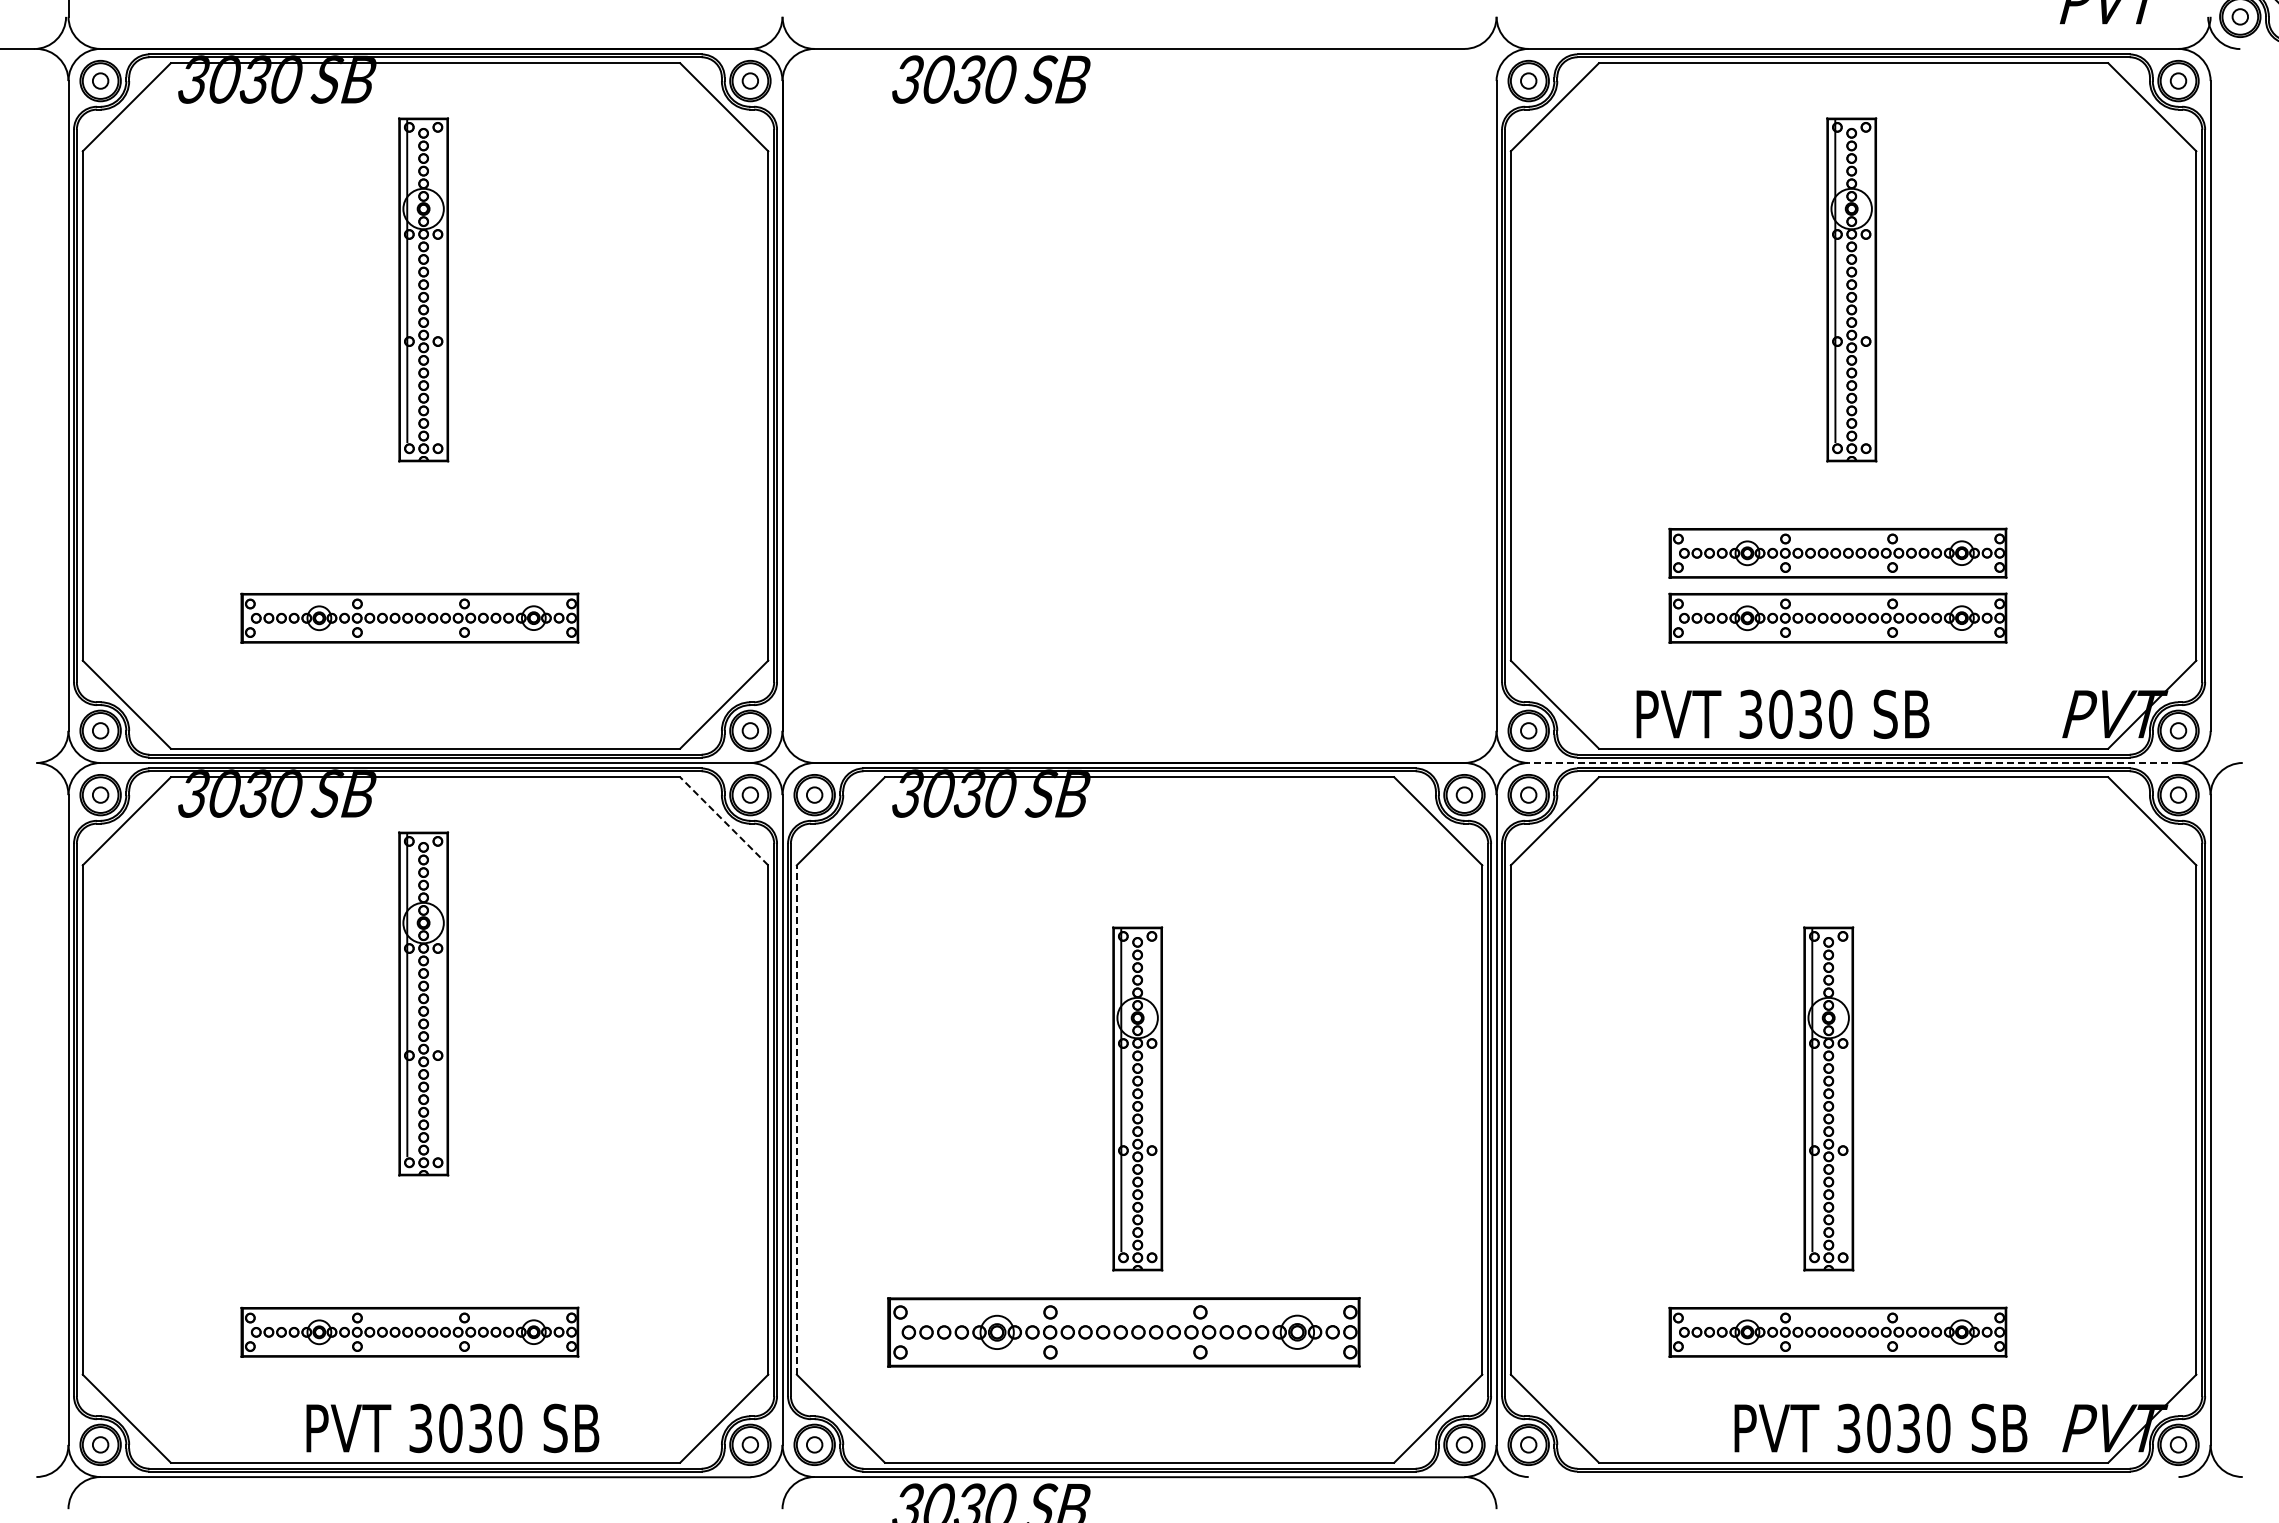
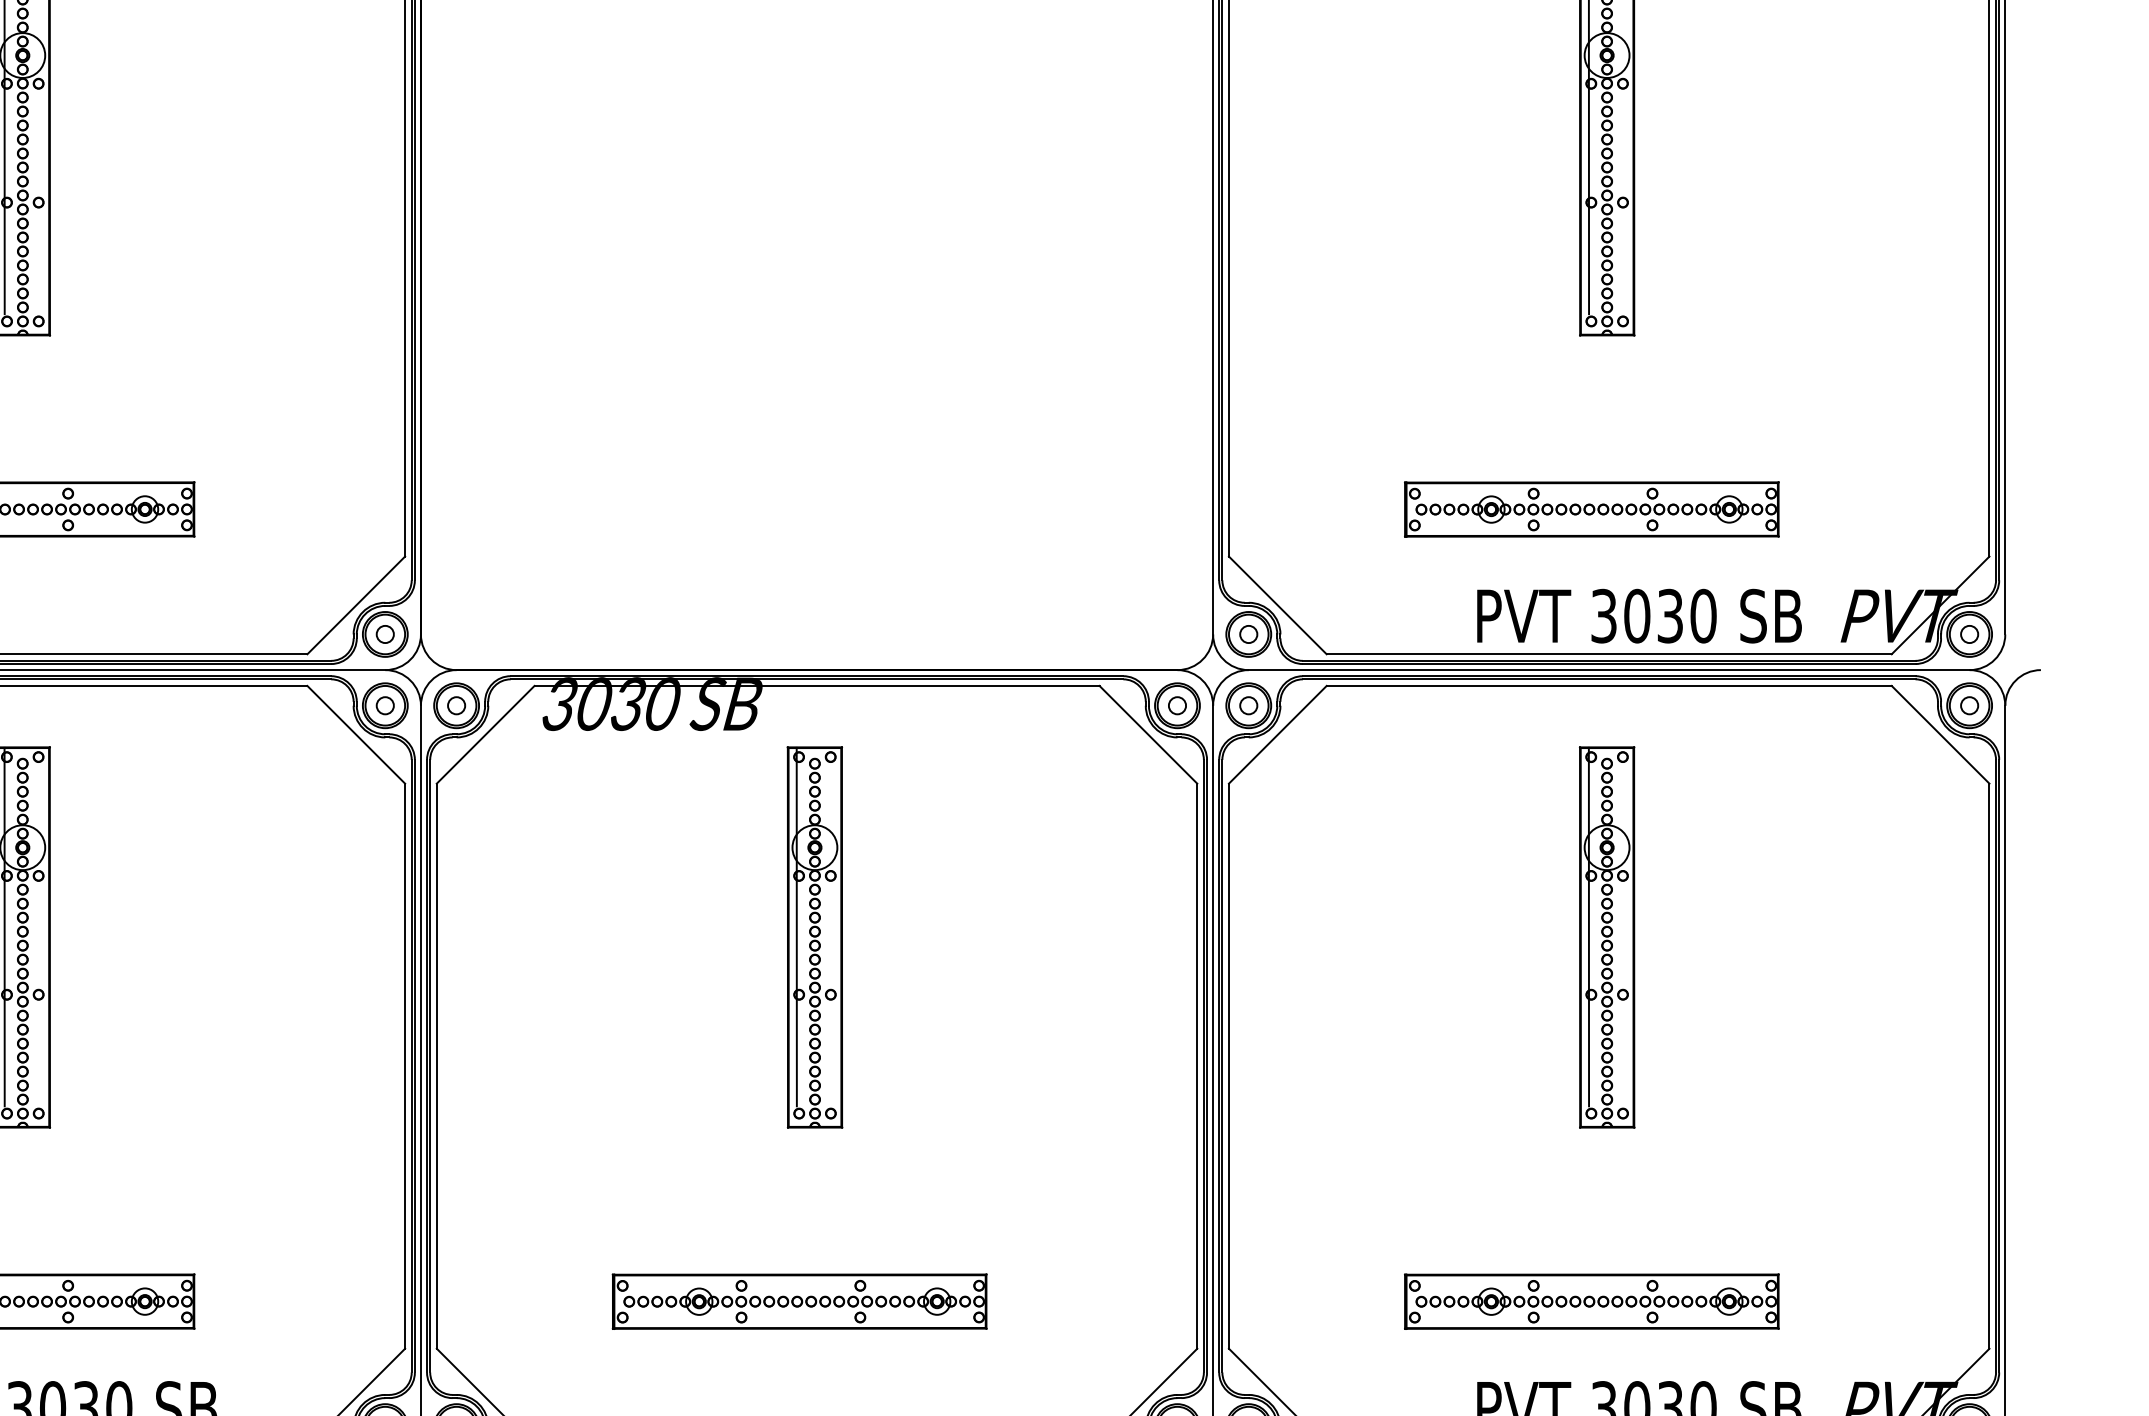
part: (1837, 552) -> (1591, 436), removed
text: (1782, 713) -> (1639, 615), moved
line: (1853, 762) -> (1609, 669), dashed -> solid
line: (723, 820) -> (355, 733), dashed -> solid
part: (1137, 1098) -> (814, 936), moved
part: (1828, 1098) -> (1606, 936), moved
line: (796, 1120) -> (436, 1066), dashed -> solid
part: (1123, 1331) -> (799, 1300), size x0.71

